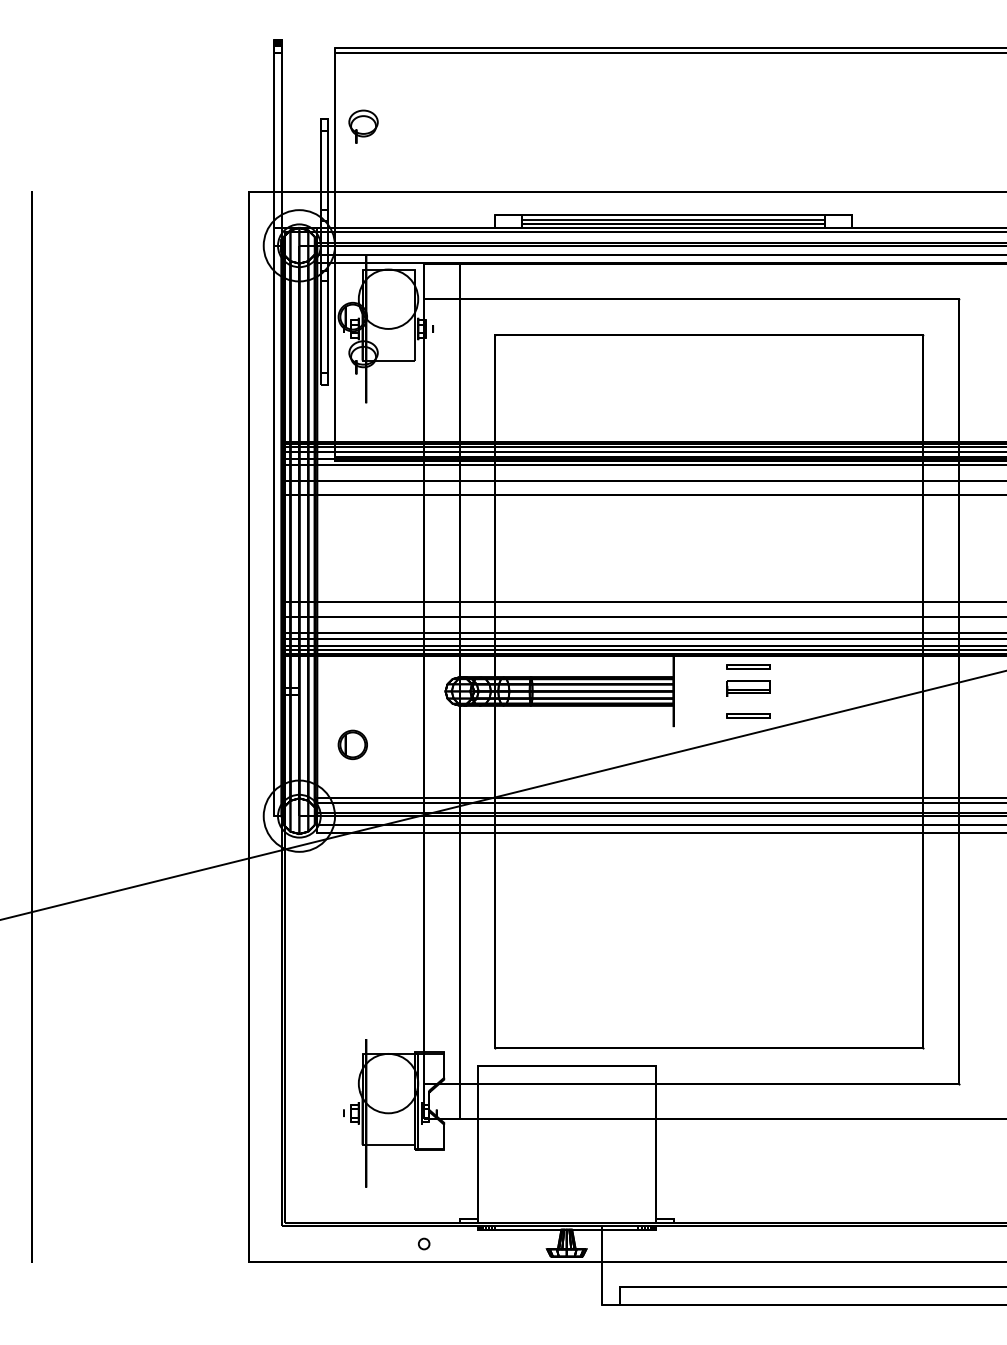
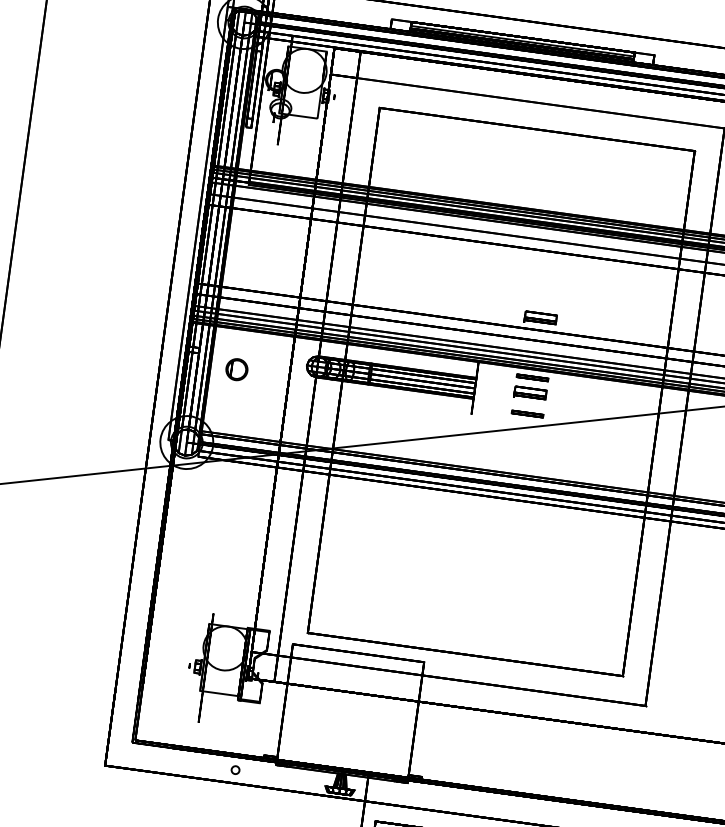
part: (748, 586) -> (540, 318), added
part: (352, 744) -> (236, 369), moved

